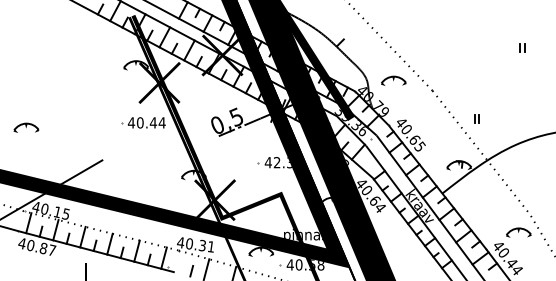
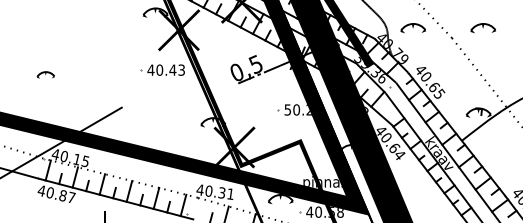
part: (463, 80) -> (482, 27), added
part: (476, 118) -> (495, 65), removed
text: (161, 122) -> (180, 69), 40.44 -> 40.43
part: (26, 127) -> (45, 74), size x0.7
text: (278, 162) -> (297, 109), 42.30 -> 50.23

